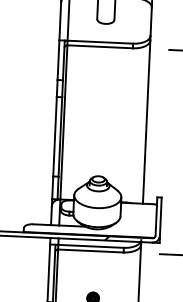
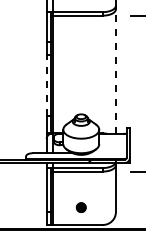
line: (146, 120) -> (115, 70), solid -> dashed
line: (54, 136) -> (46, 85), solid -> dashed

